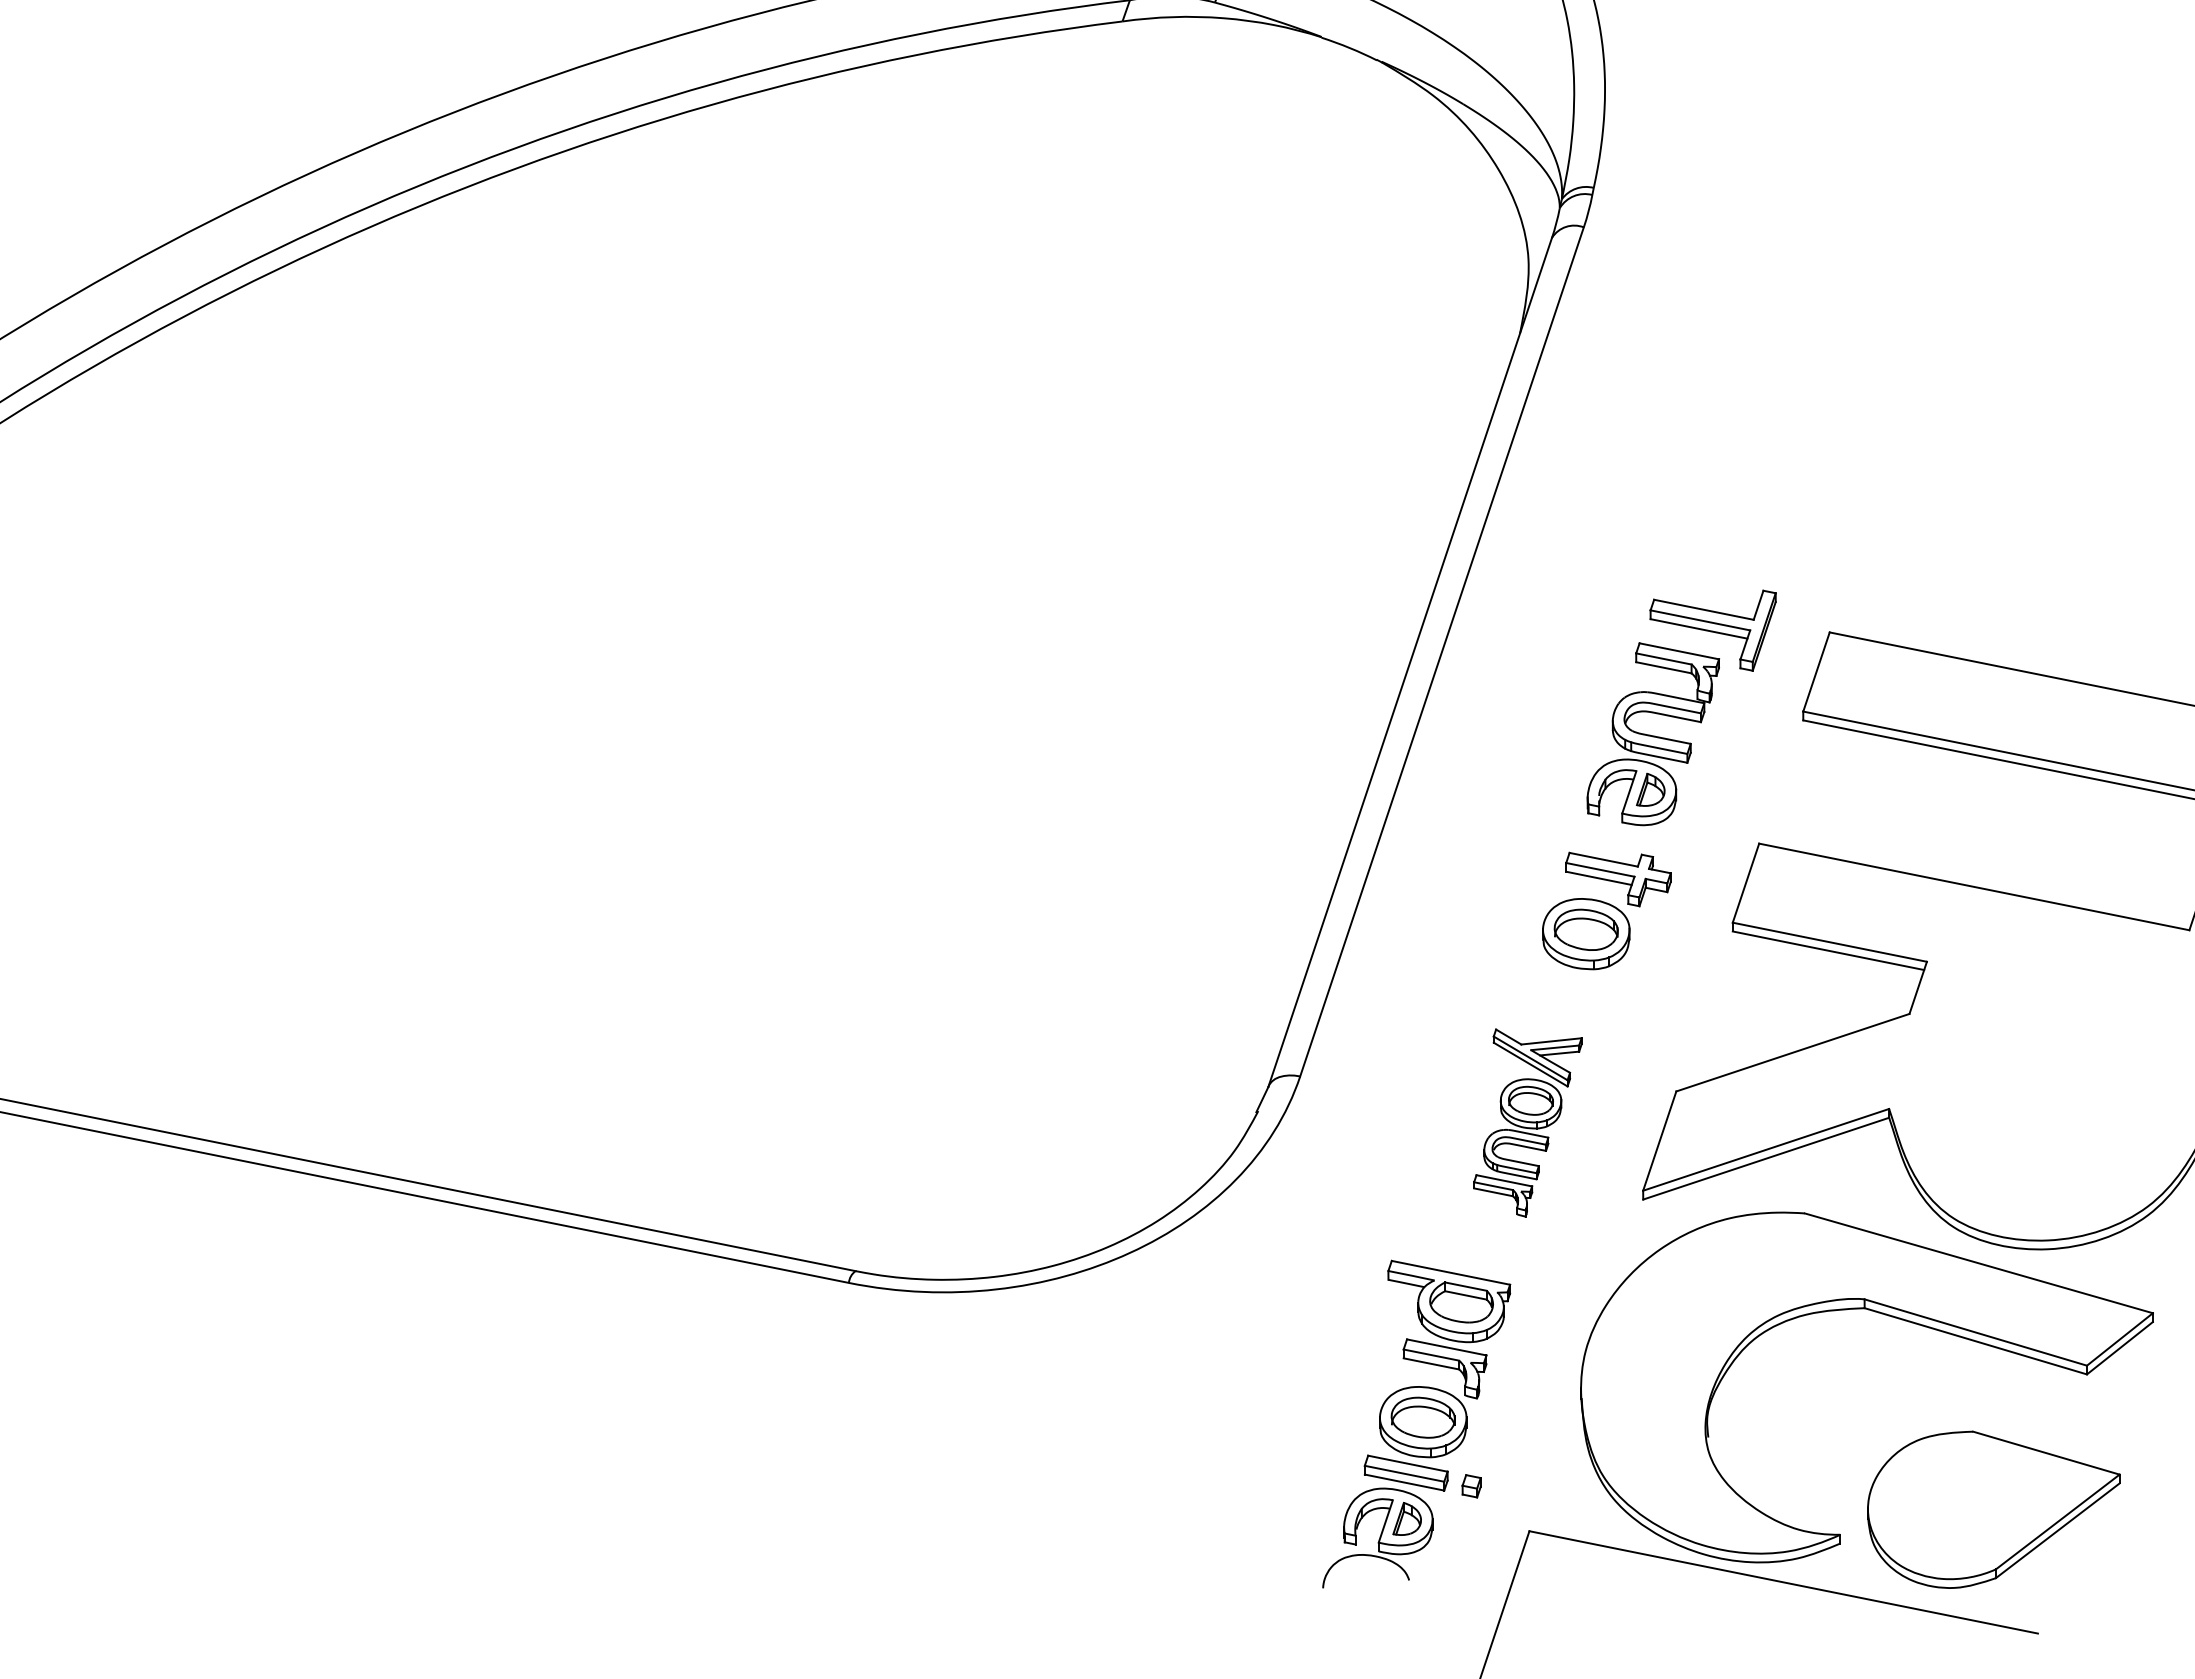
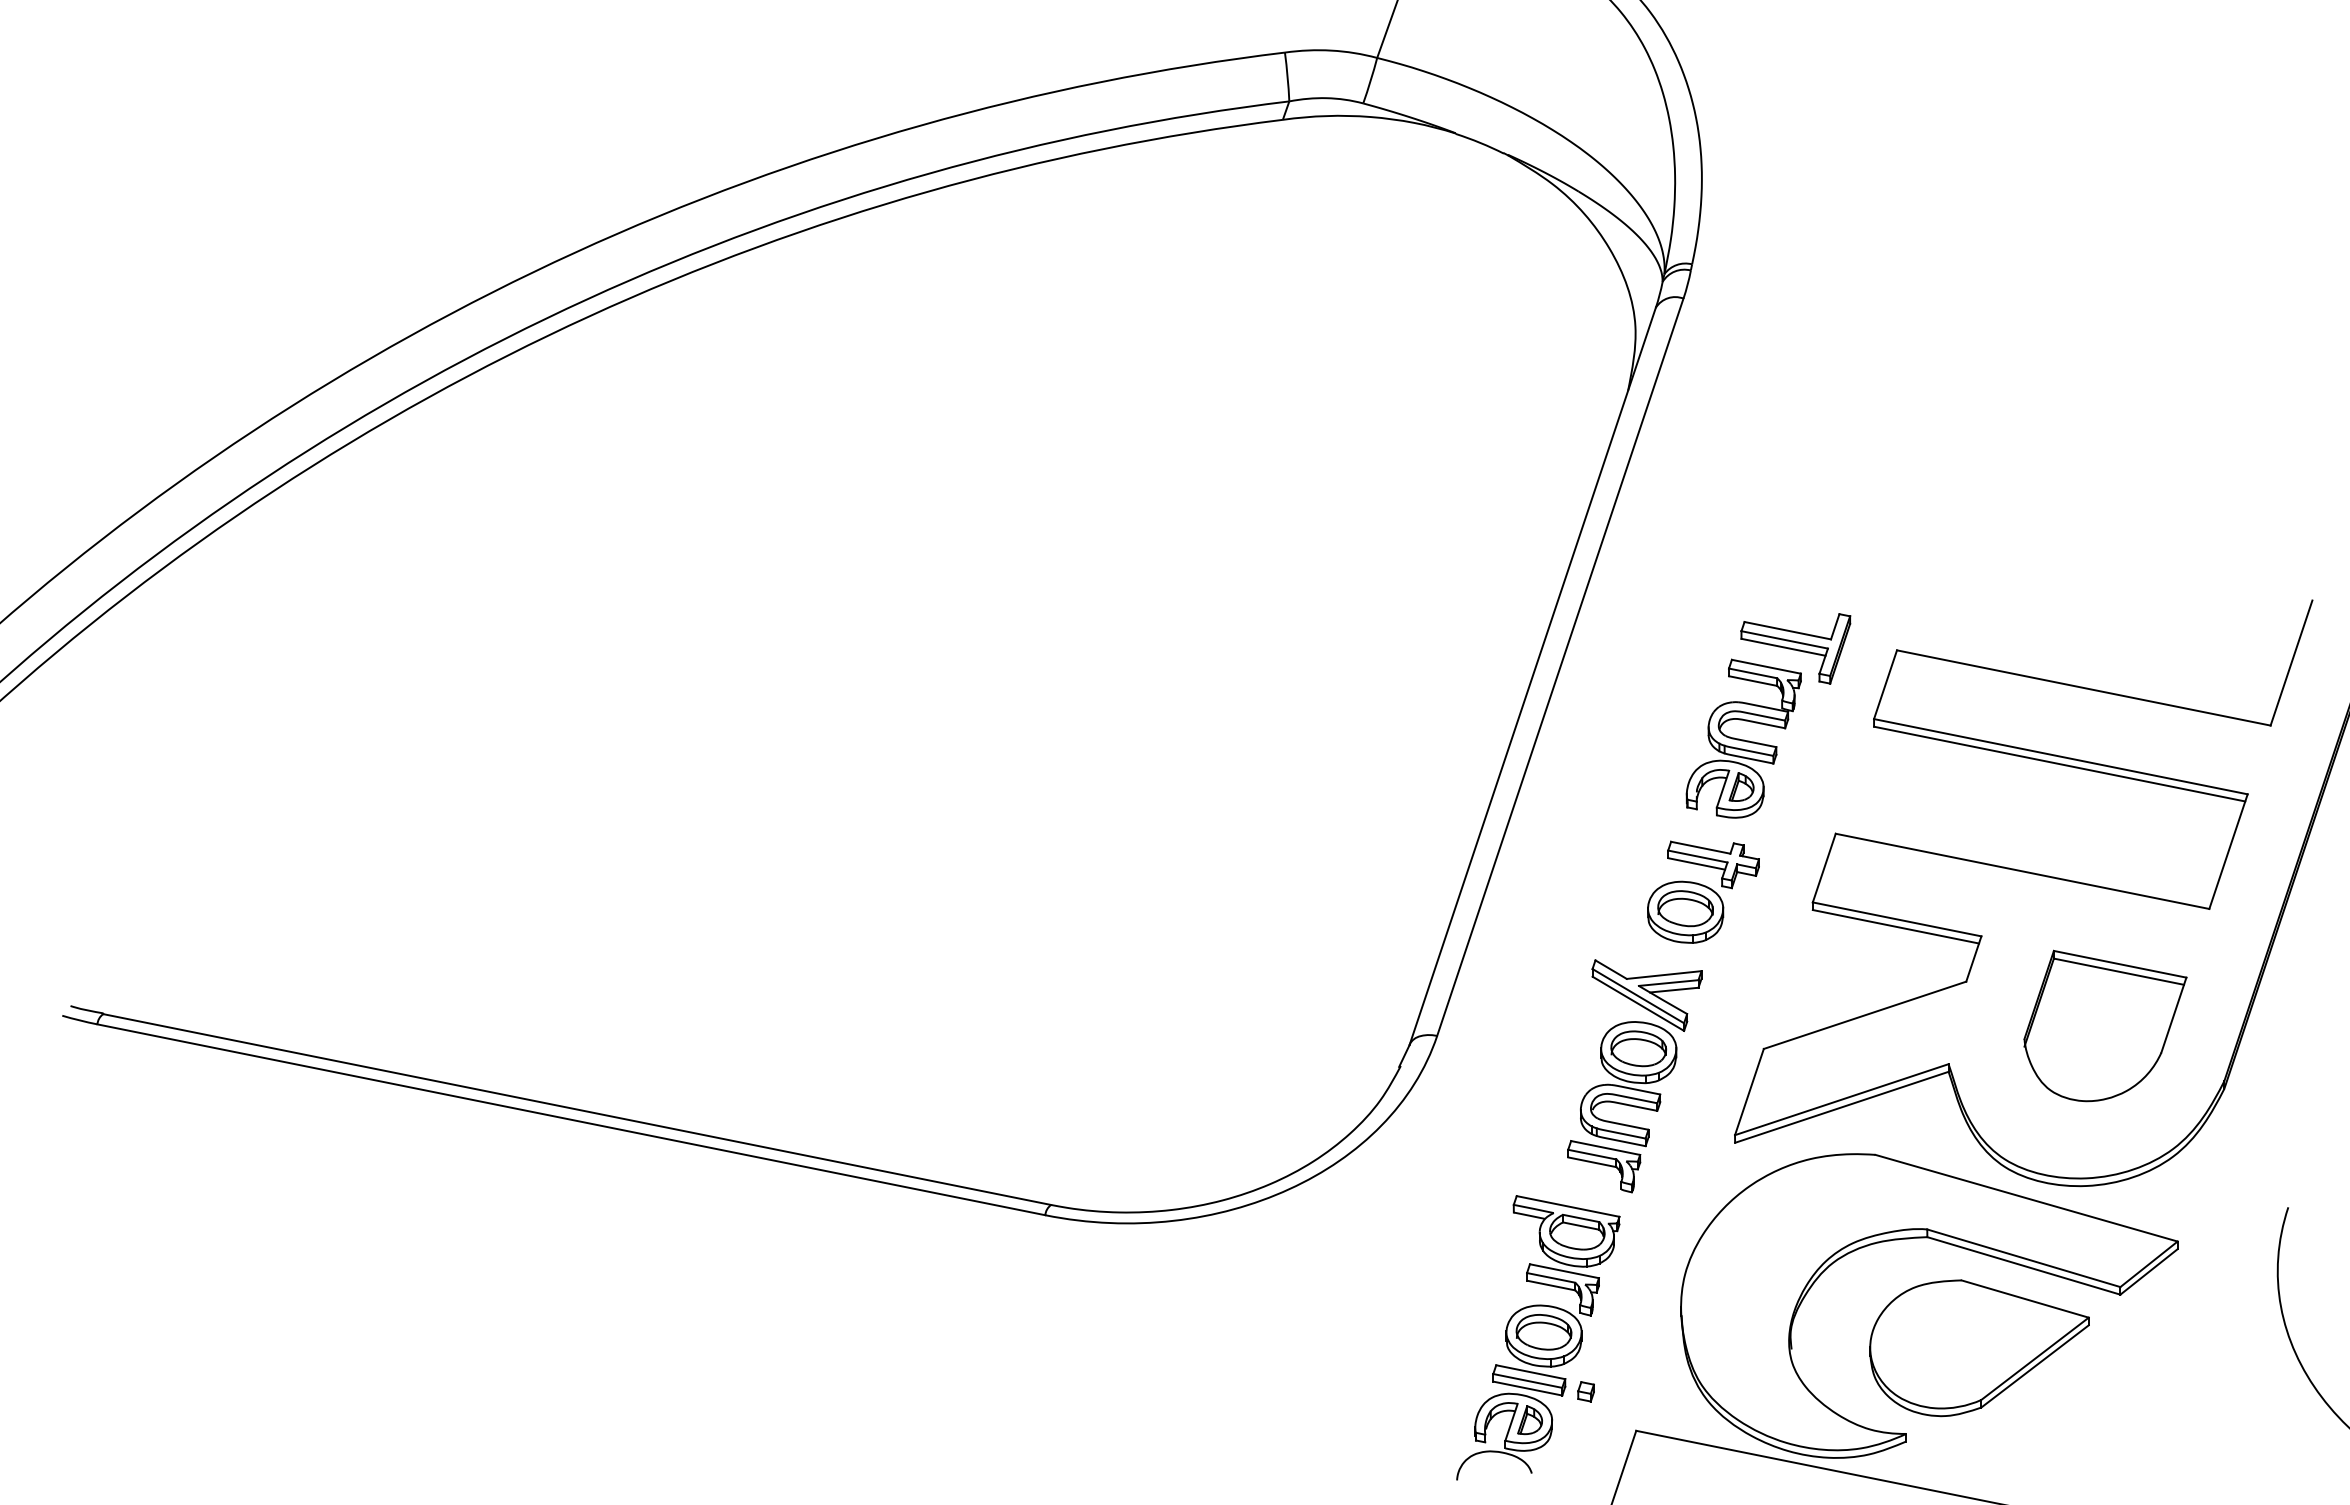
part: (2069, 1064) -> (2105, 1025), added
part: (1527, 1123) -> (1634, 1076), size x1.43
part: (1993, 1510) -> (1979, 1348), moved

